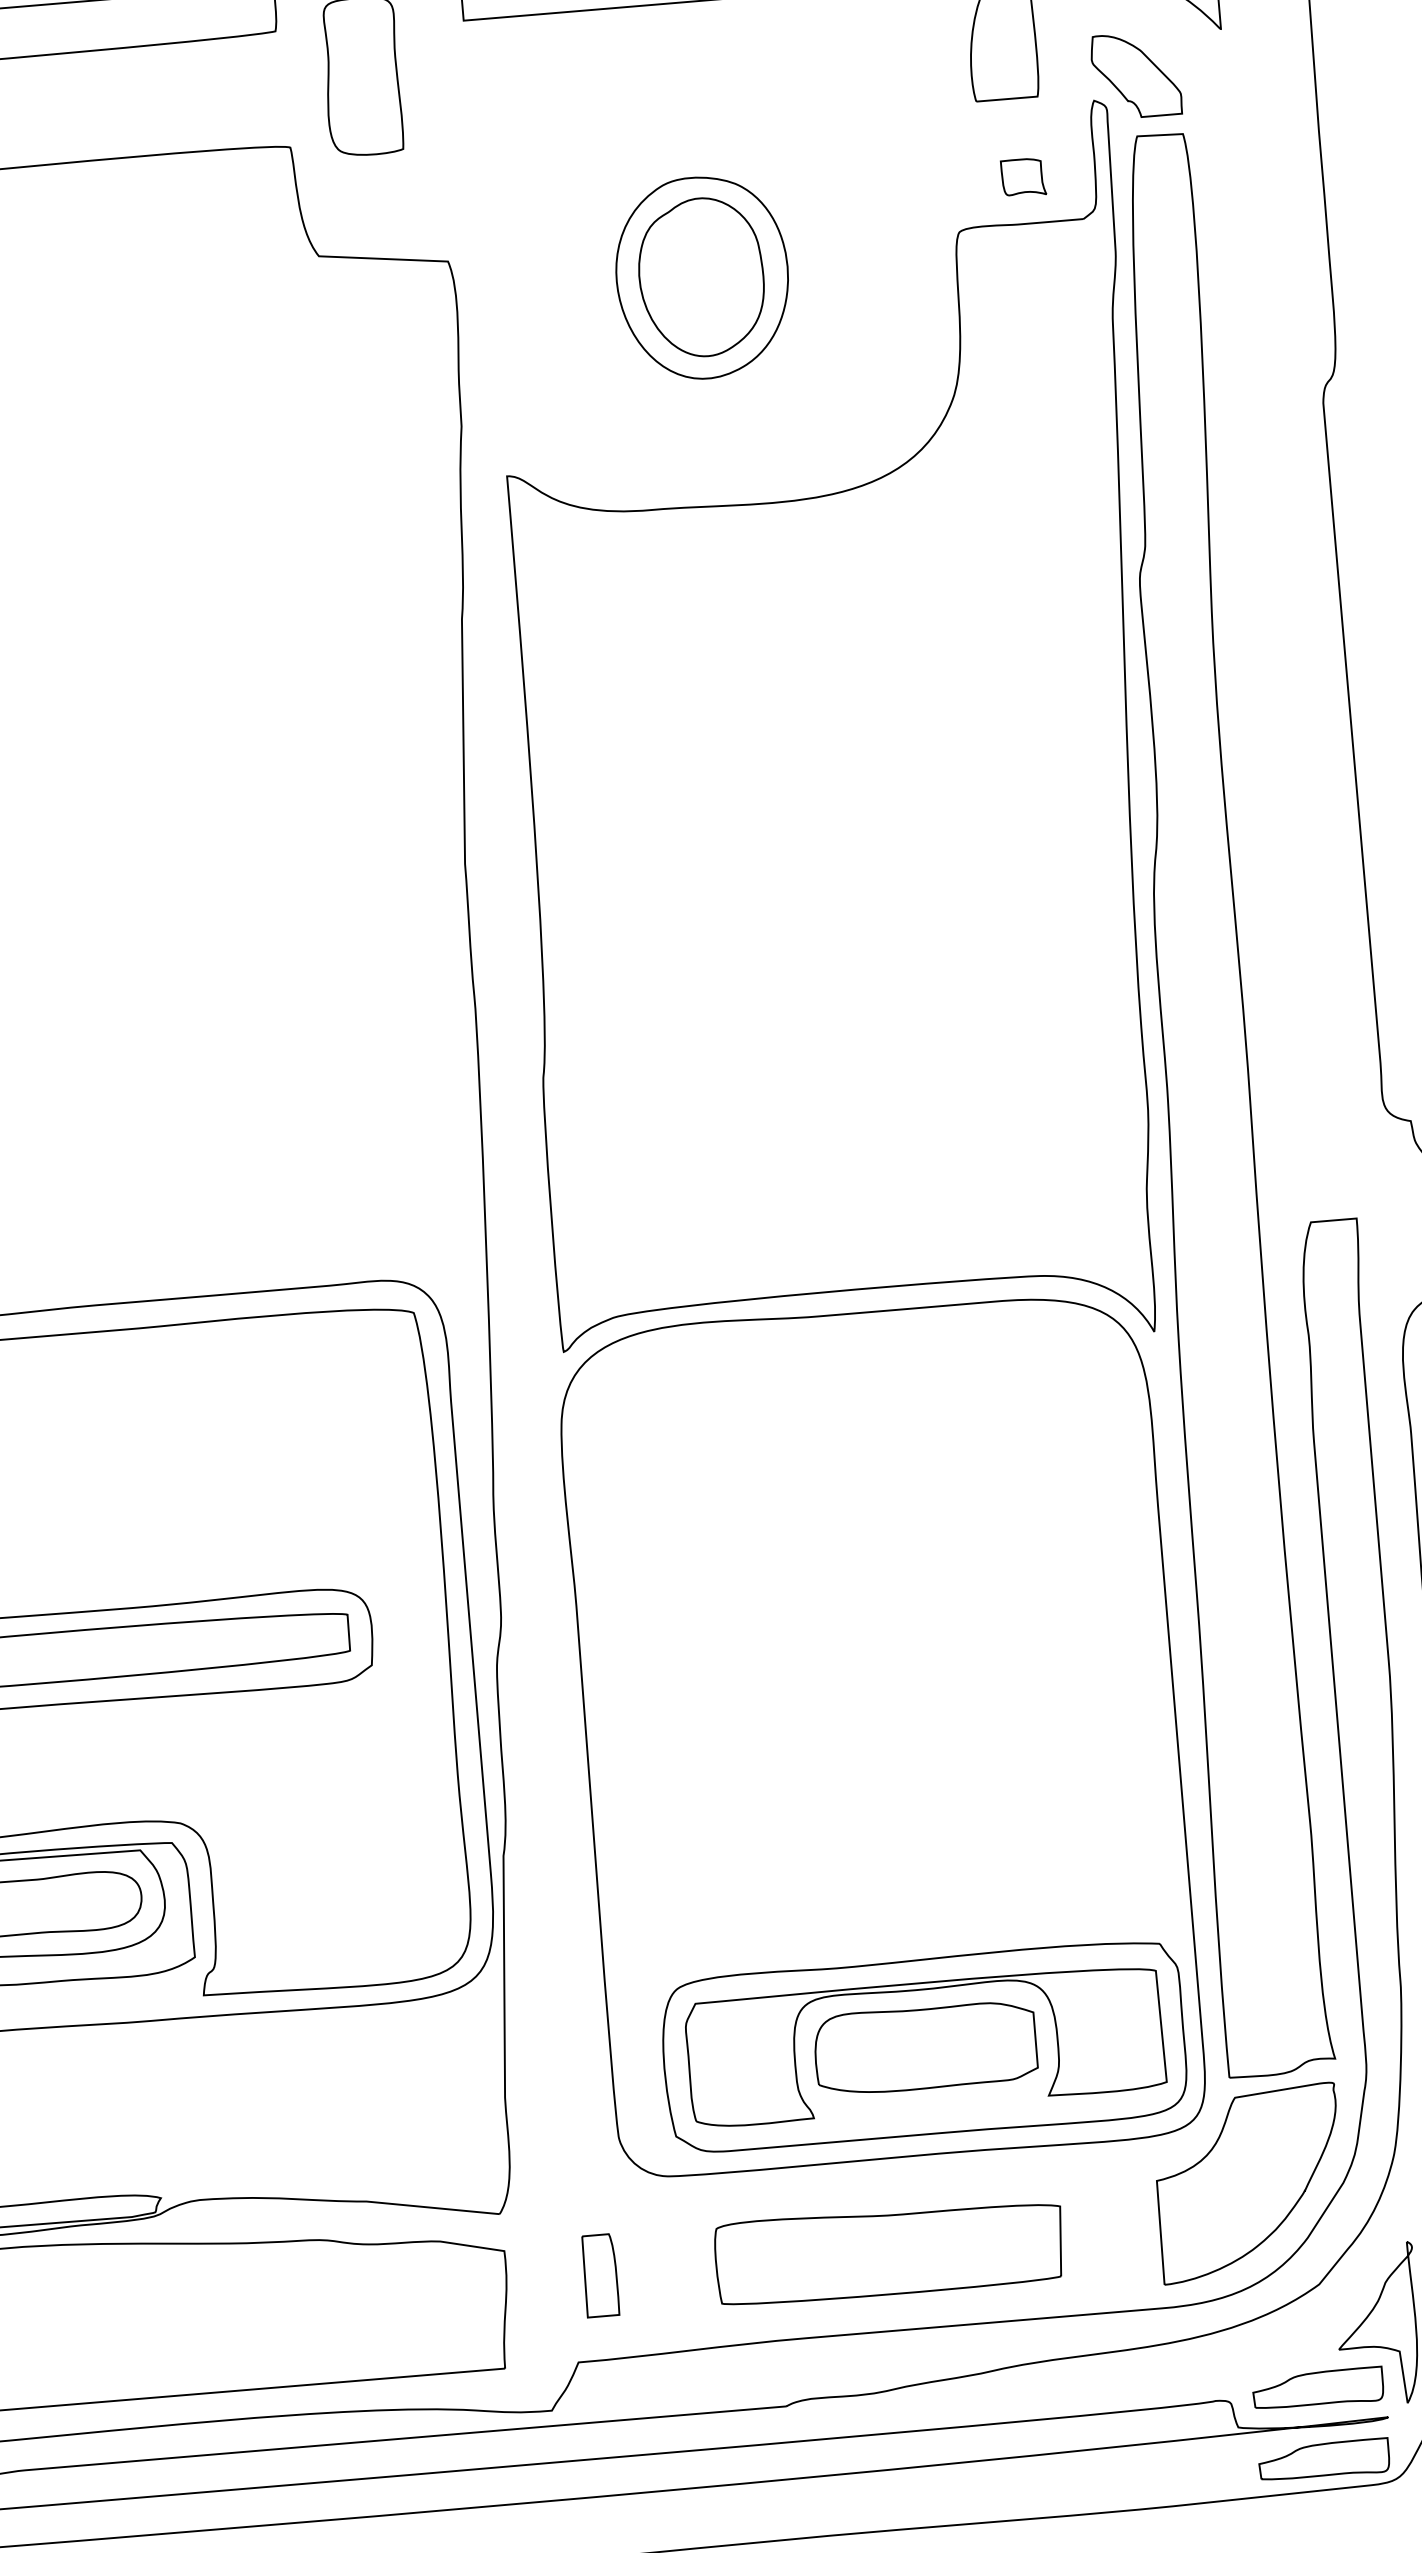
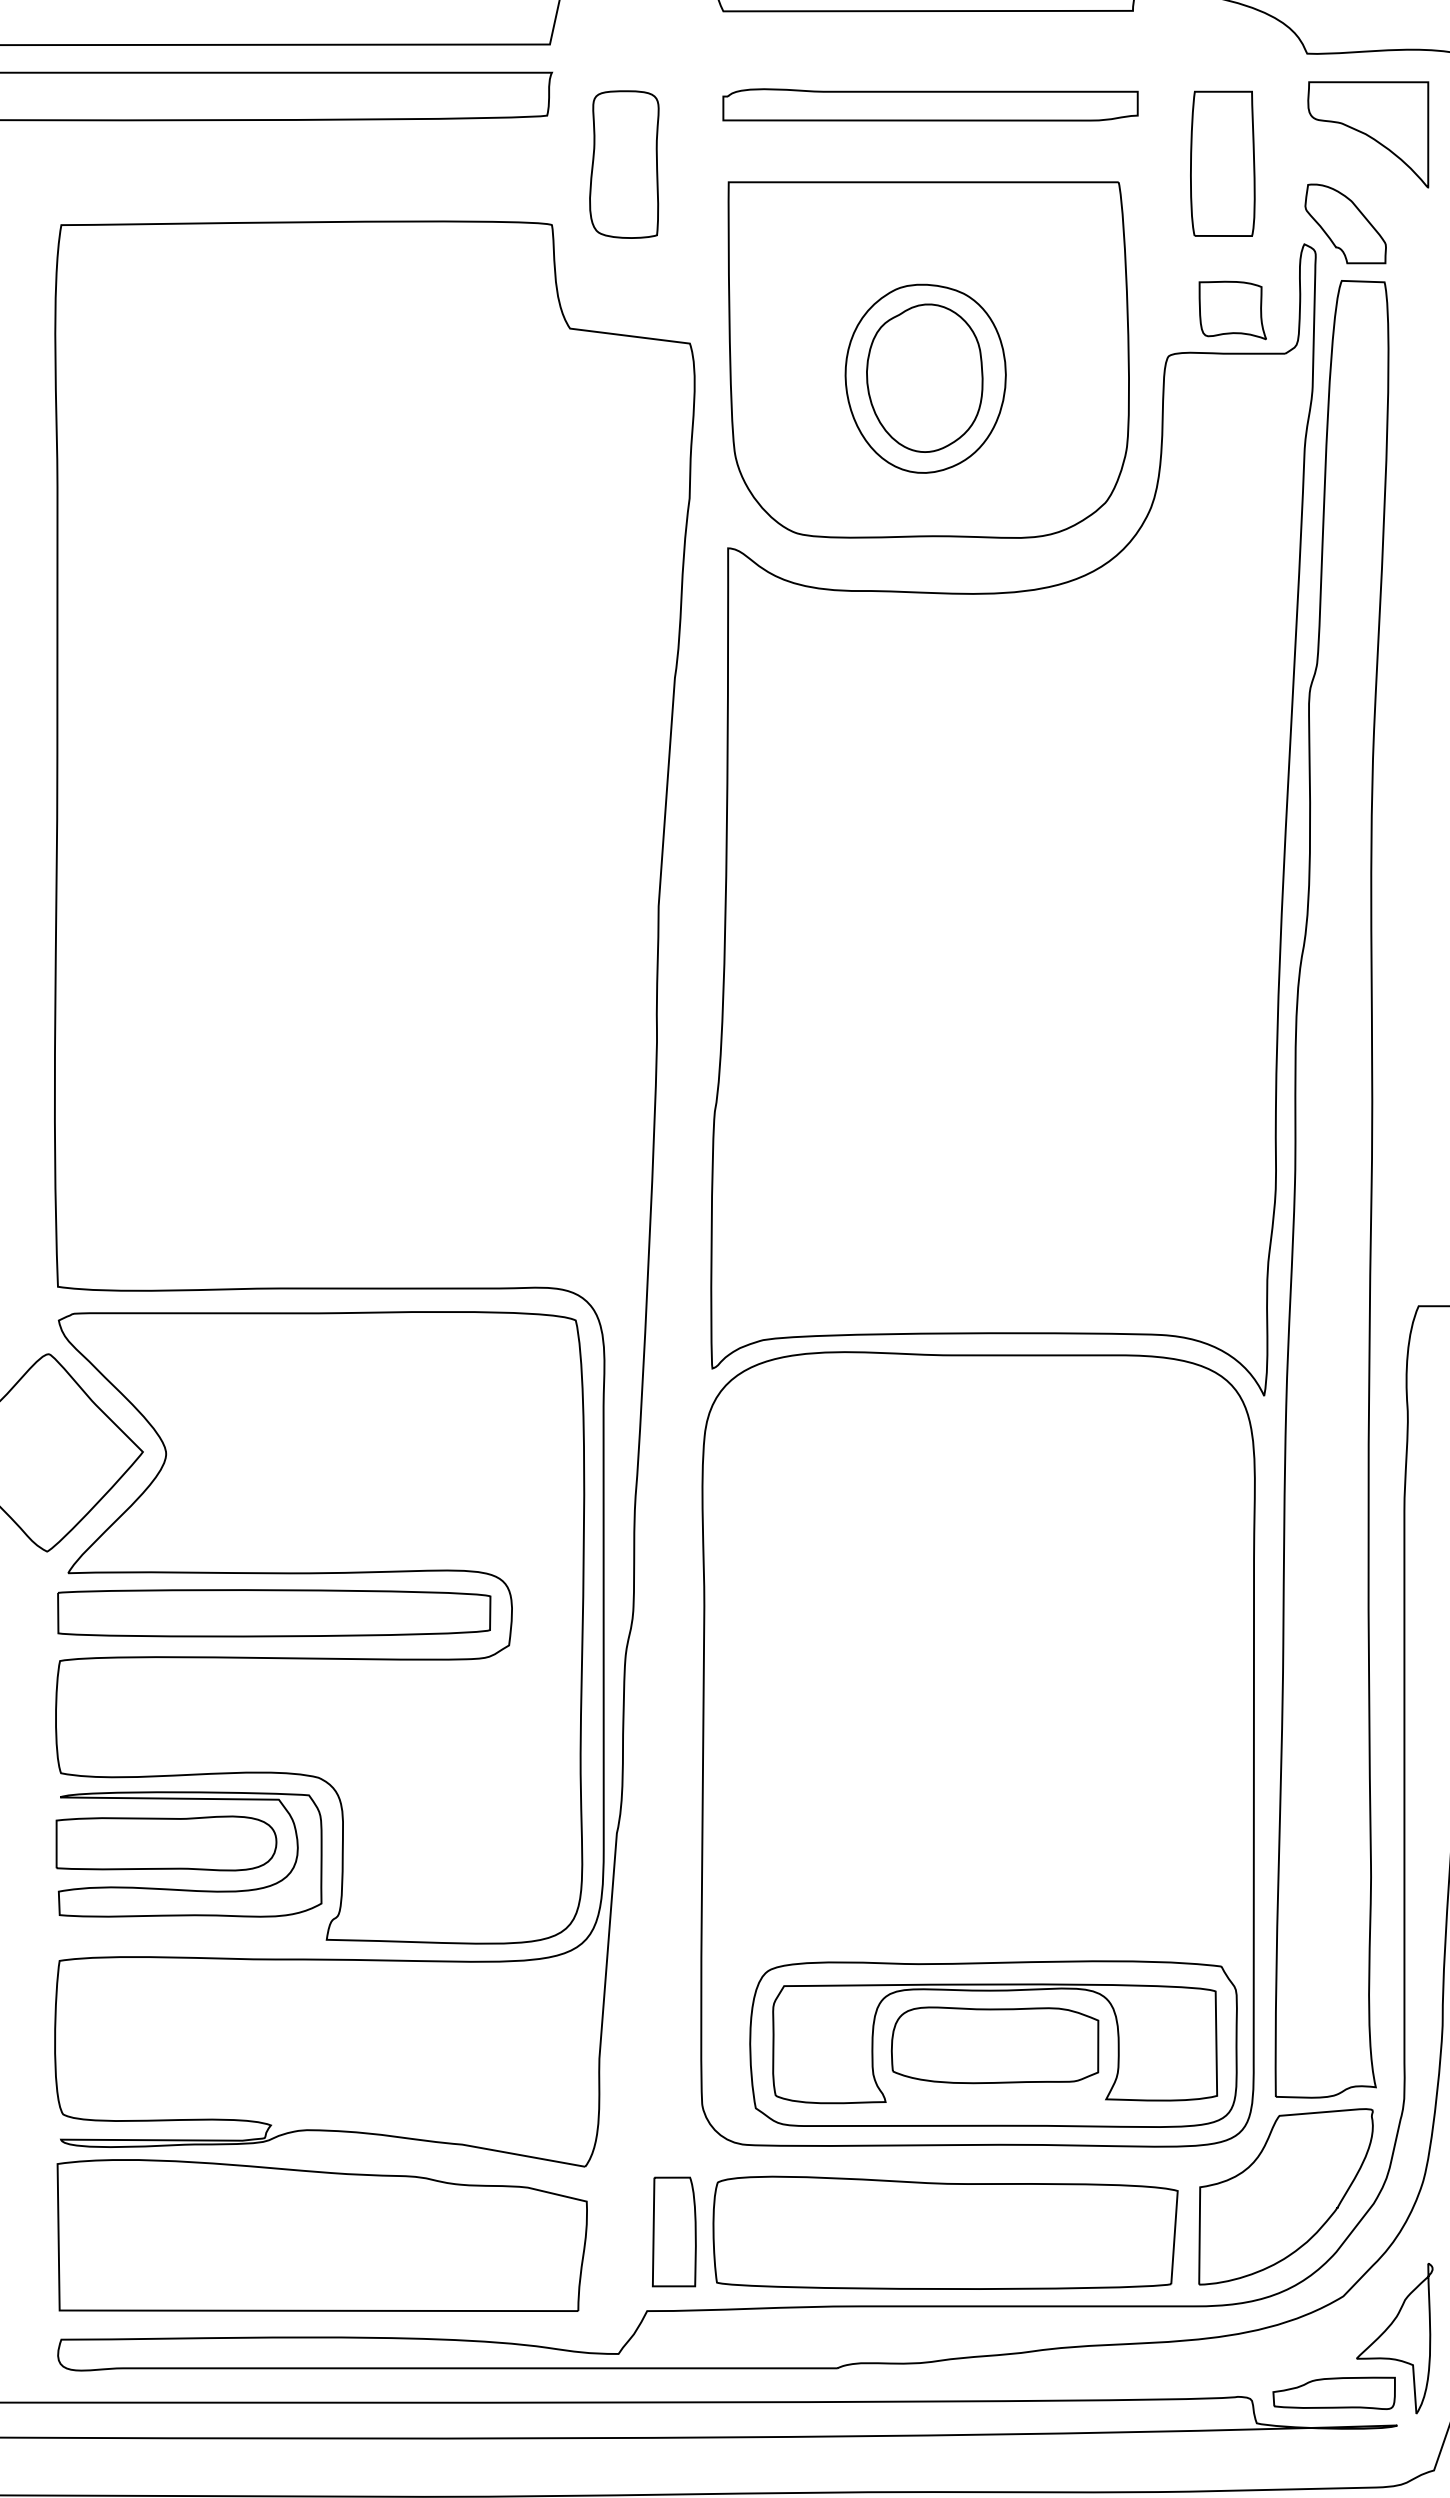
part: (1023, 177) -> (1232, 310), size x1.67
part: (703, 257) -> (928, 359), added
part: (889, 2251) -> (945, 2232), size x1.43
part: (600, 2275) -> (674, 2231), size x1.43
part: (1323, 2459) -> (1333, 2459), removed

